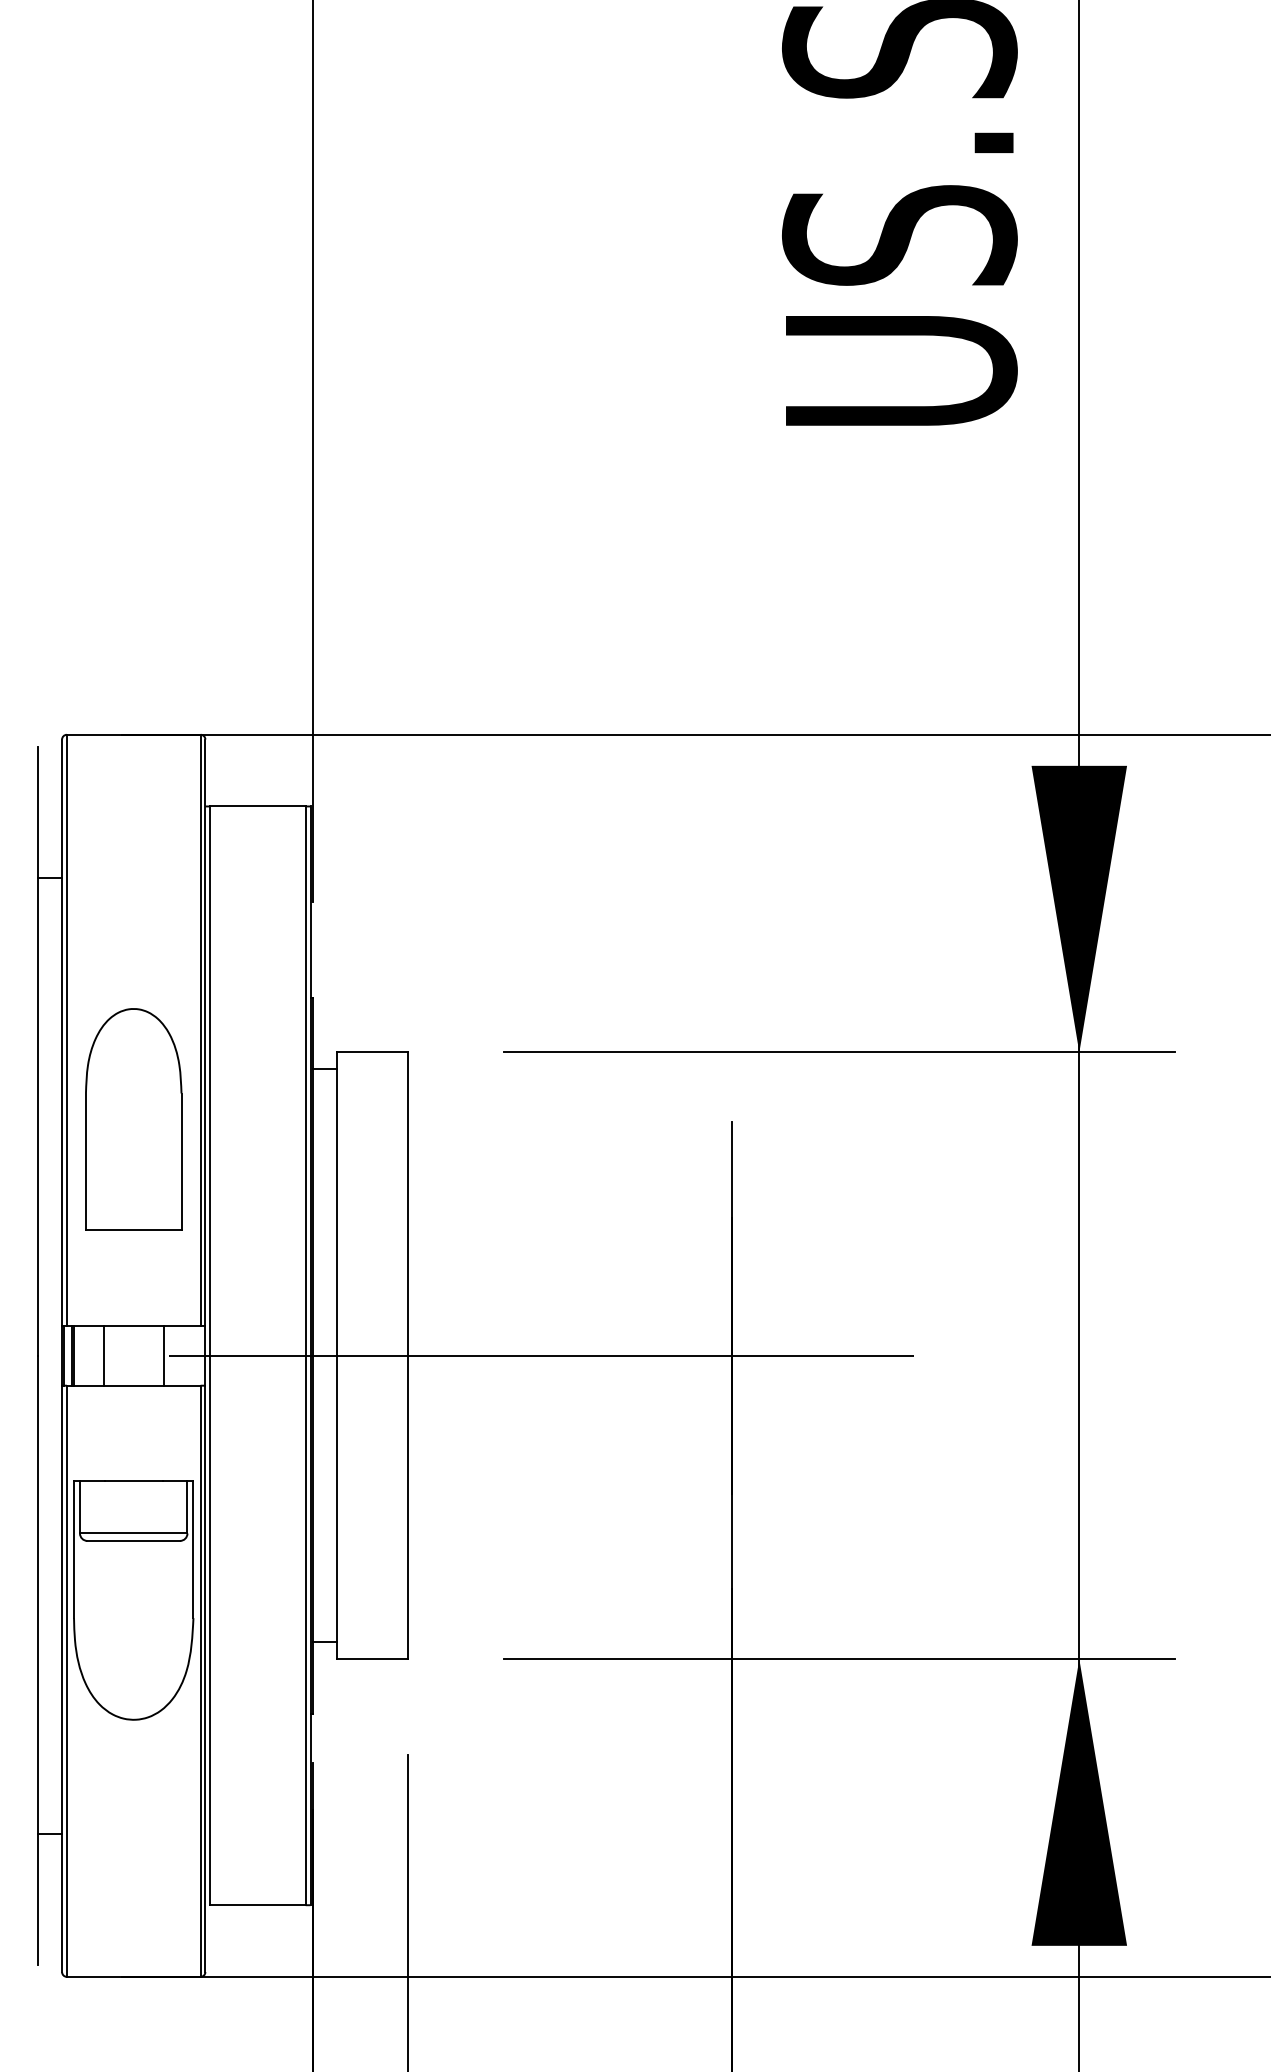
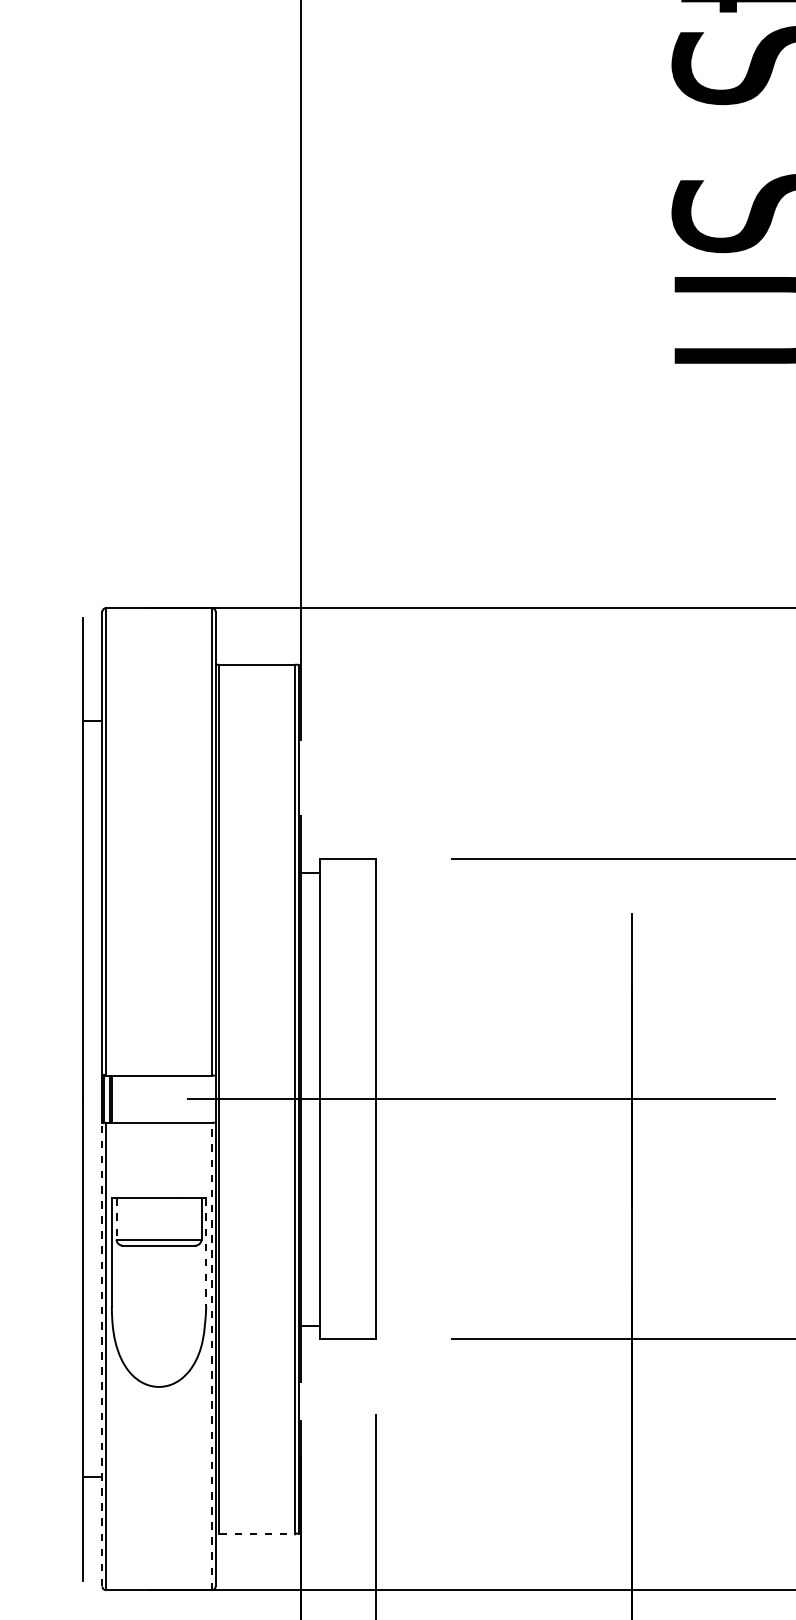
part: (133, 1119) -> (158, 912), removed
line: (103, 1355) -> (135, 1098), removed
line: (163, 1355) -> (182, 1098), removed
line: (80, 1507) -> (116, 1219), solid -> dashed
line: (193, 1550) -> (206, 1253), solid -> dashed
line: (62, 1678) -> (102, 1354), solid -> dashed
line: (200, 1681) -> (211, 1356), solid -> dashed
line: (257, 1905) -> (256, 1533), solid -> dashed

